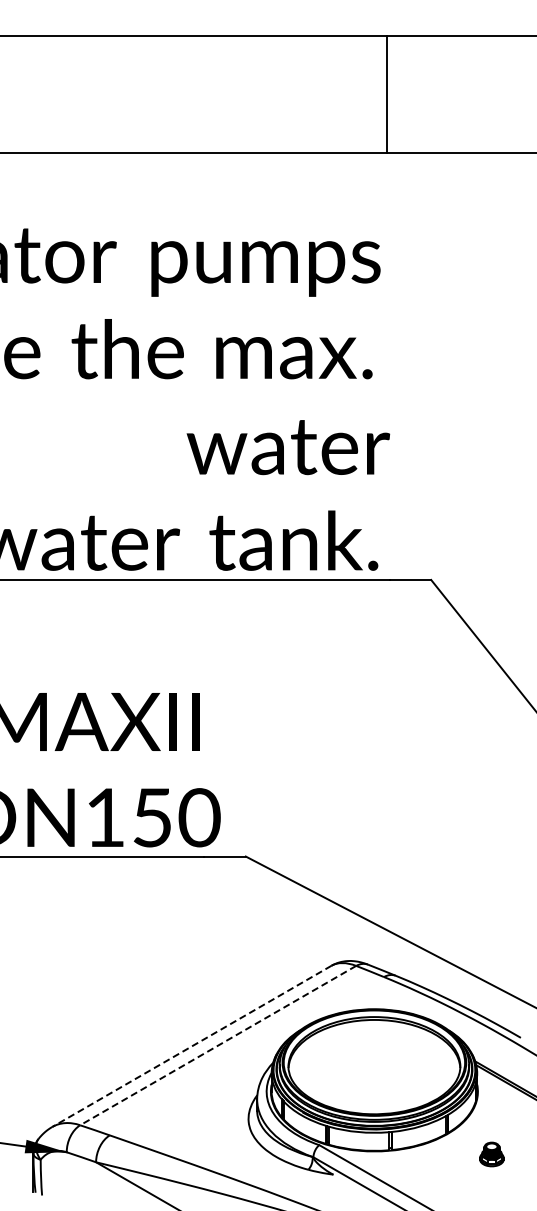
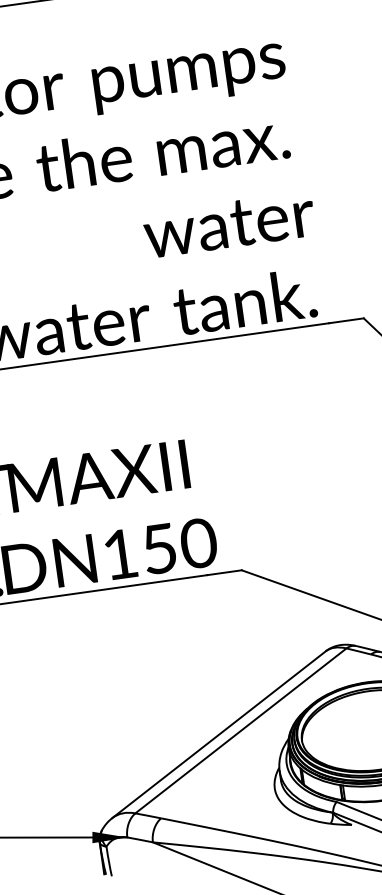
line: (217, 1045) -> (240, 730), dashed -> solid
line: (191, 1046) -> (218, 734), dashed -> solid

